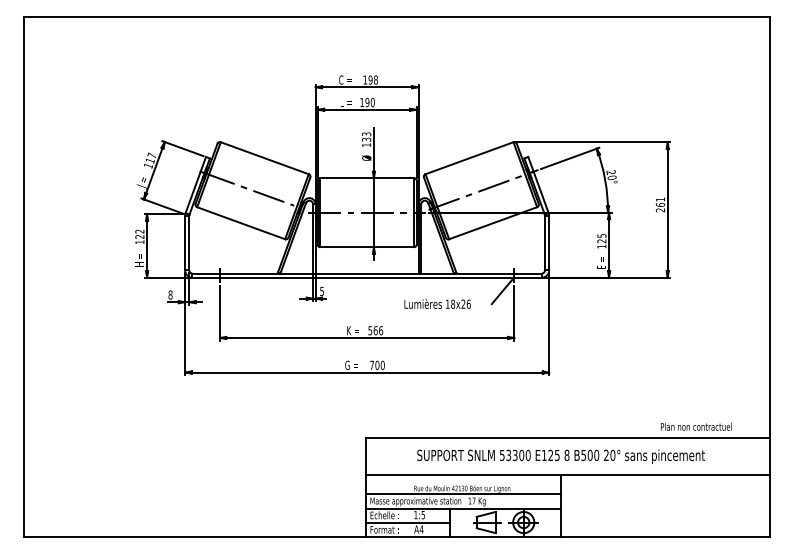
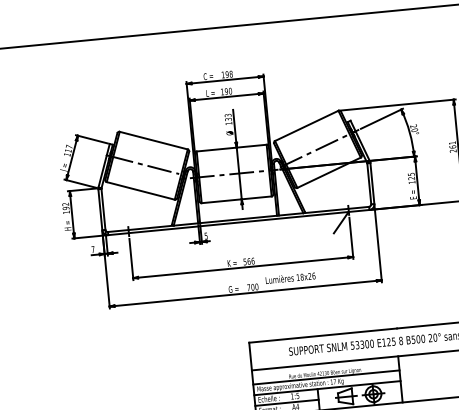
text: (139, 236) -> (65, 208), 122 -> 192
text: (170, 294) -> (93, 249), 8 -> 7
text: (437, 303) -> (290, 277), moved

